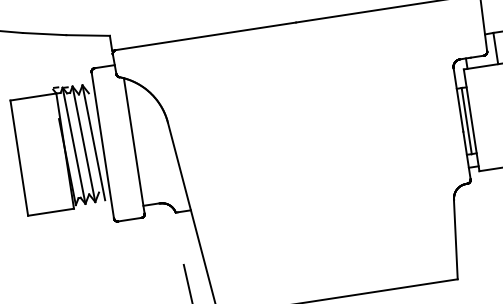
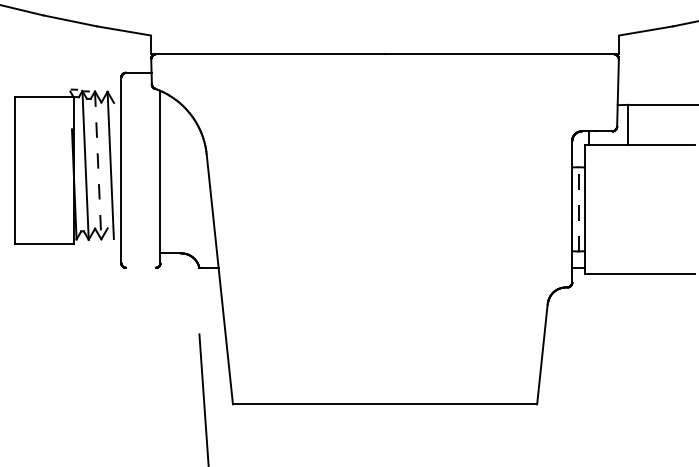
line: (466, 120) -> (578, 208), solid -> dashed
line: (84, 144) -> (98, 165), solid -> dashed
line: (129, 219) -> (140, 267), removed

